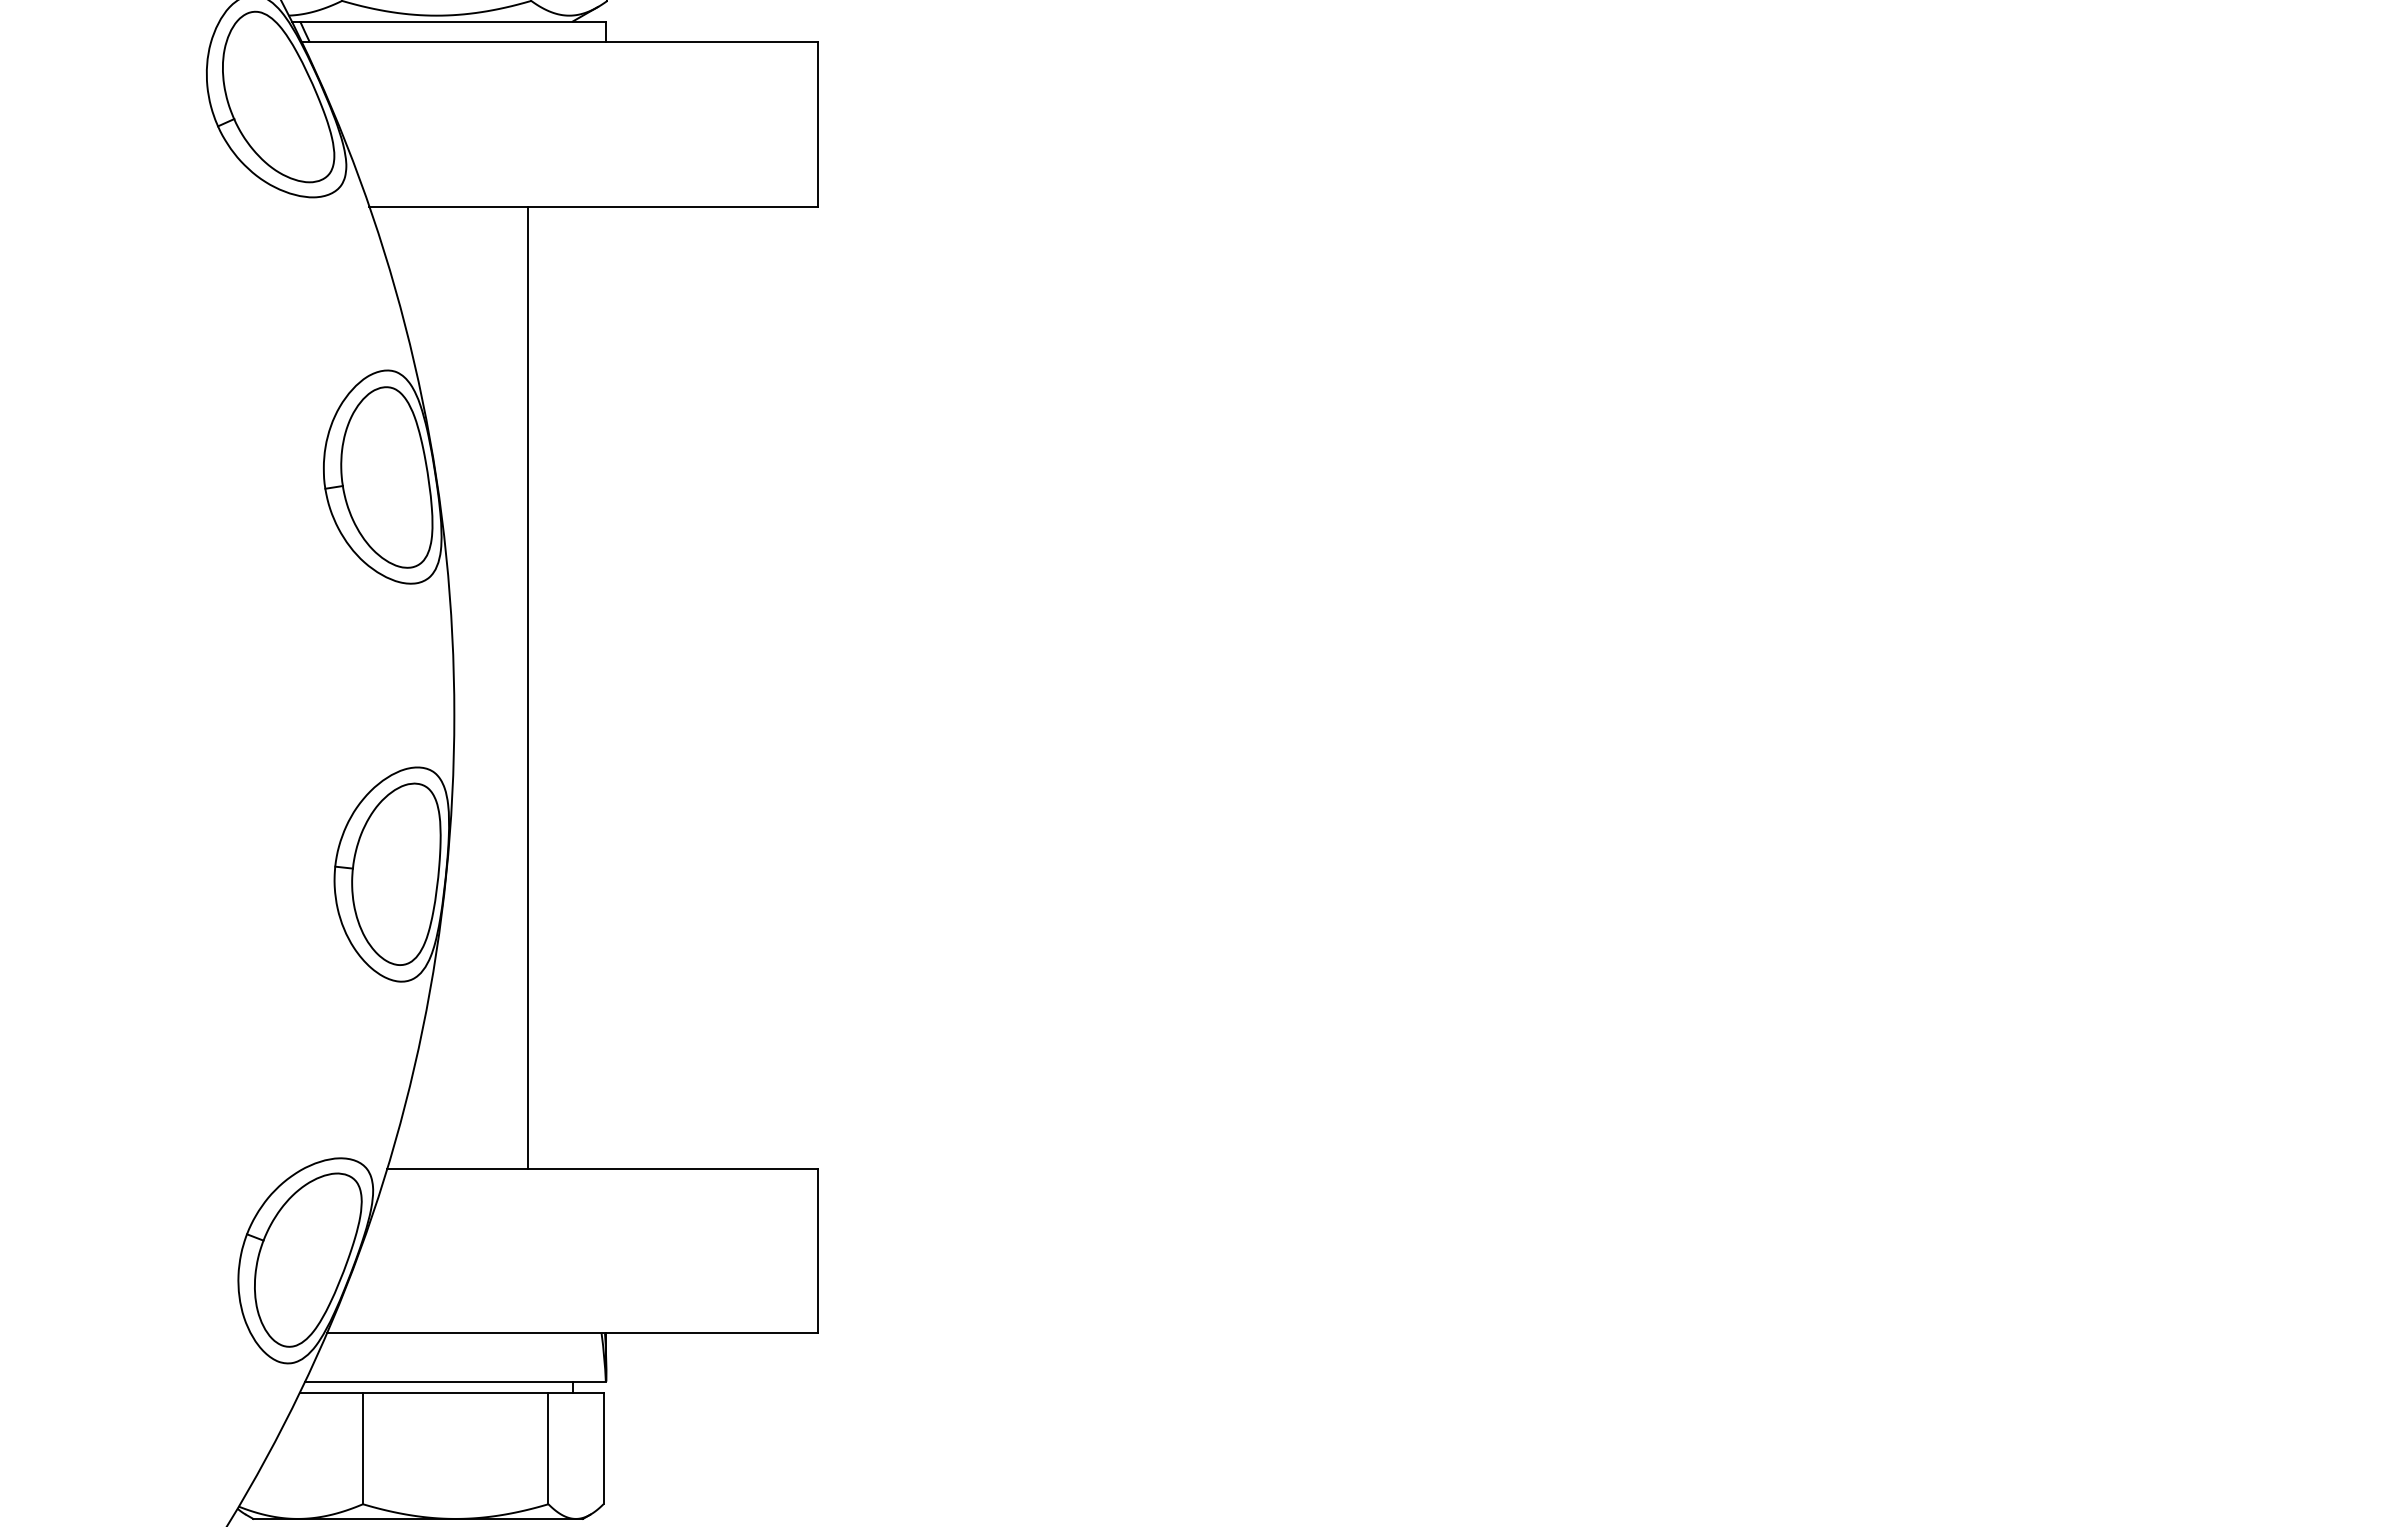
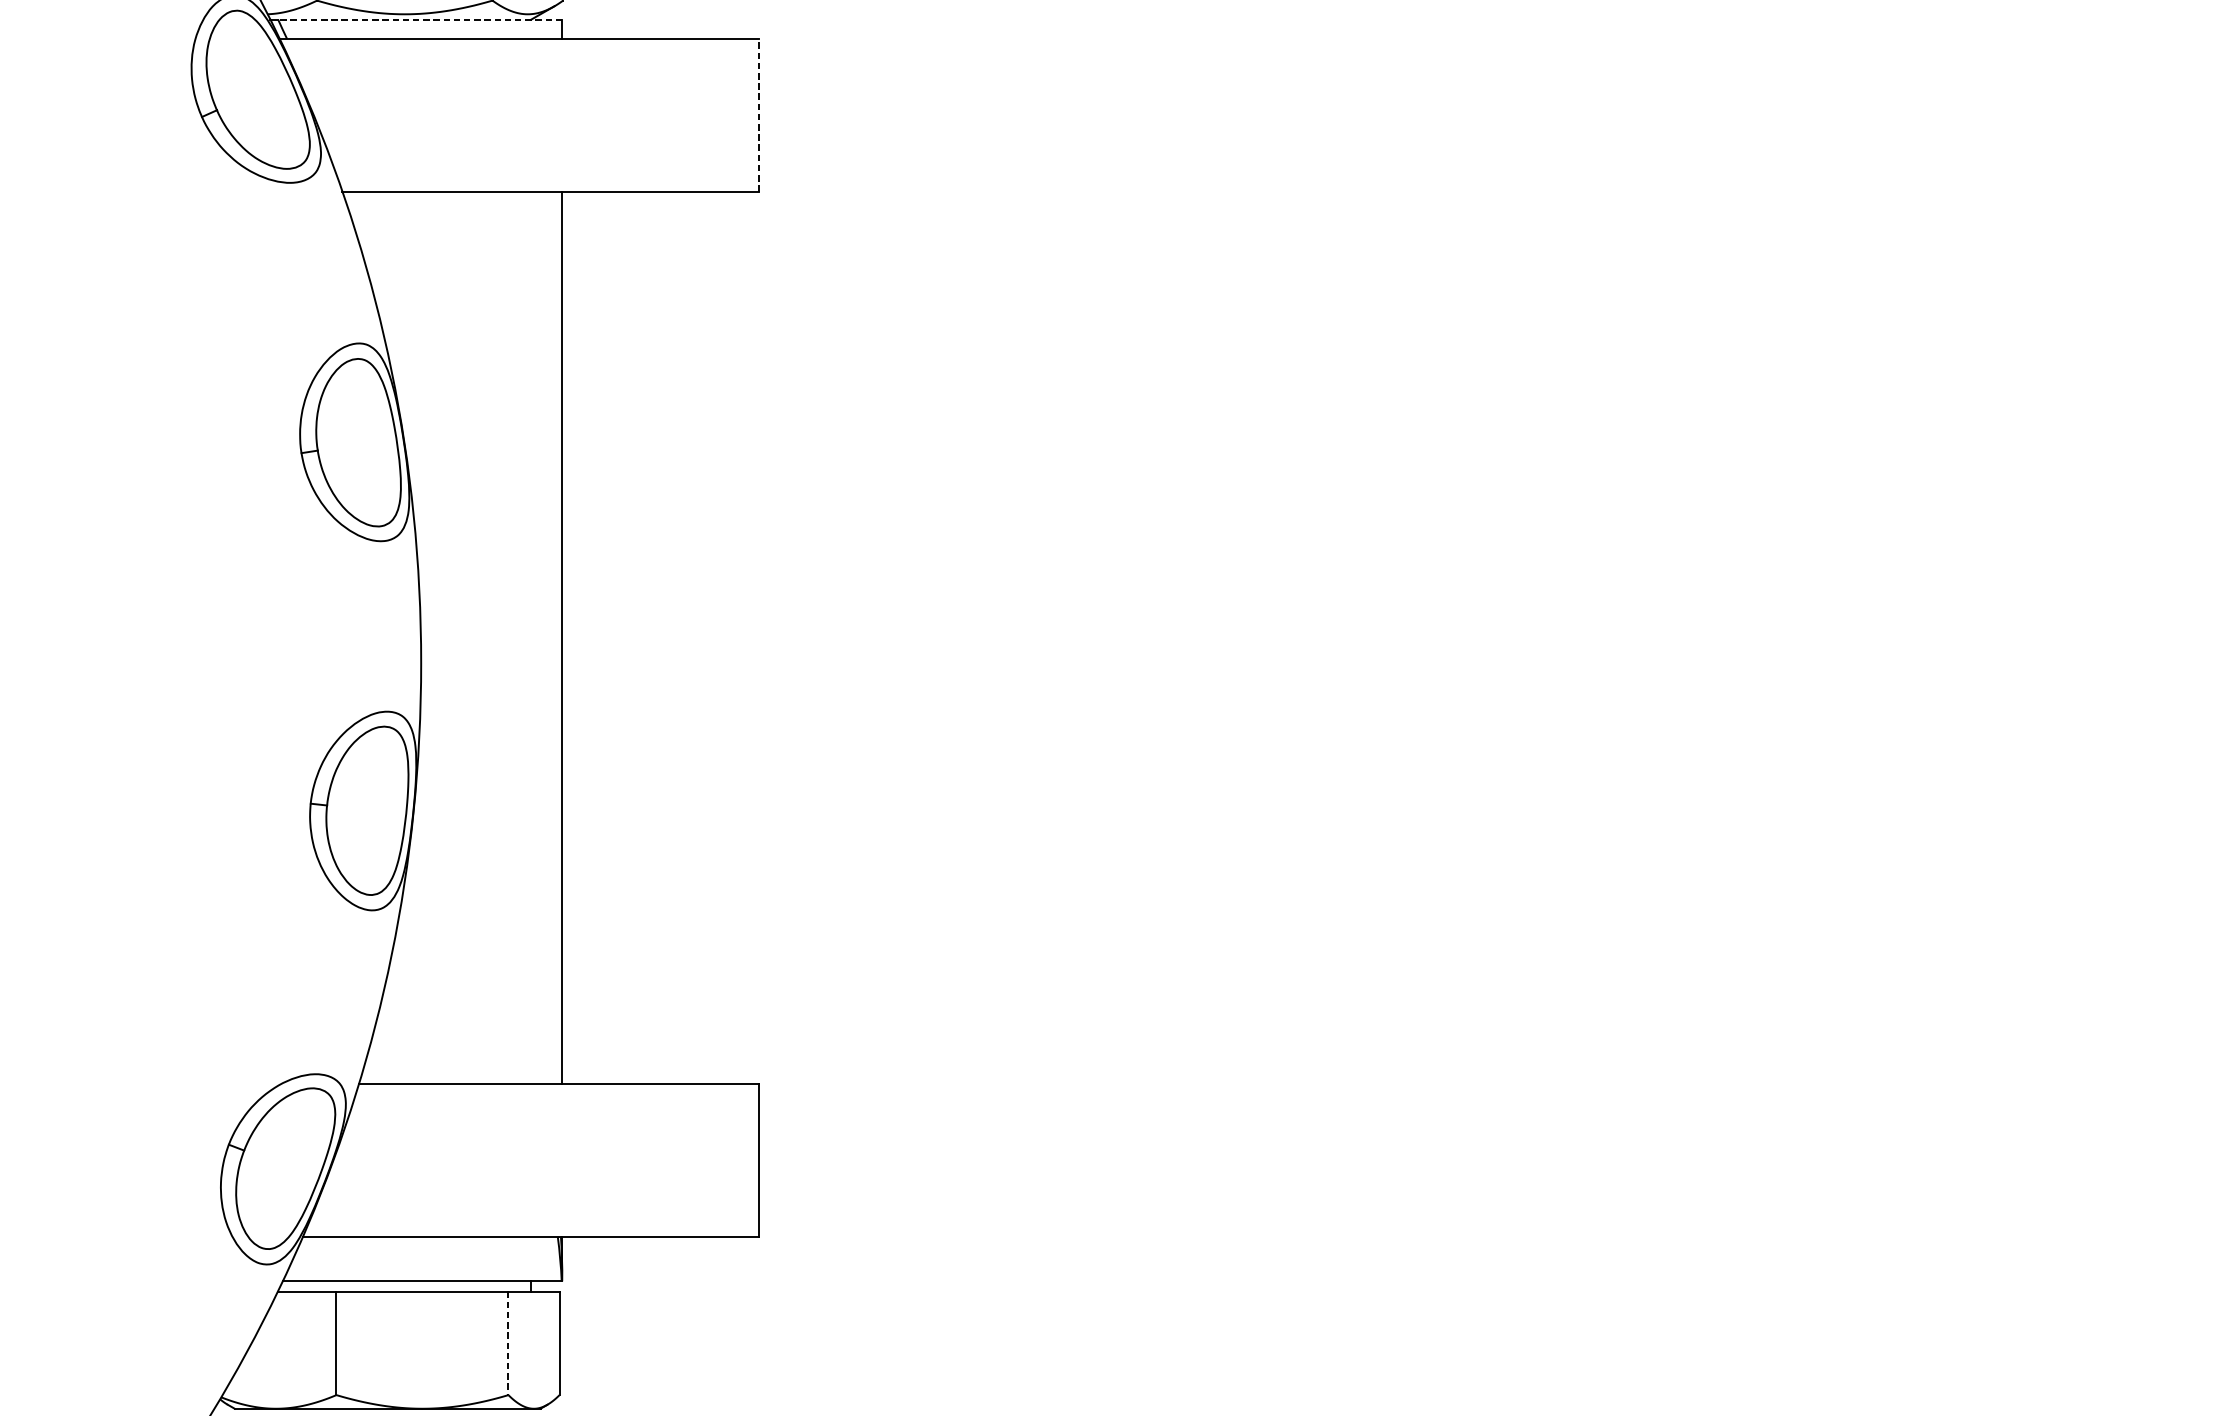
line: (452, 21) -> (419, 19), solid -> dashed
line: (818, 124) -> (758, 115), solid -> dashed
line: (528, 687) -> (562, 637), moved
line: (548, 1448) -> (508, 1343), solid -> dashed

